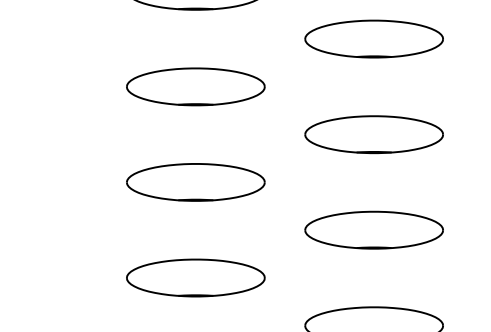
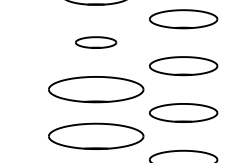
part: (194, 86) -> (95, 42), size x0.6
part: (194, 182) -> (95, 89), size x1.4
part: (194, 278) -> (95, 136), size x1.4

